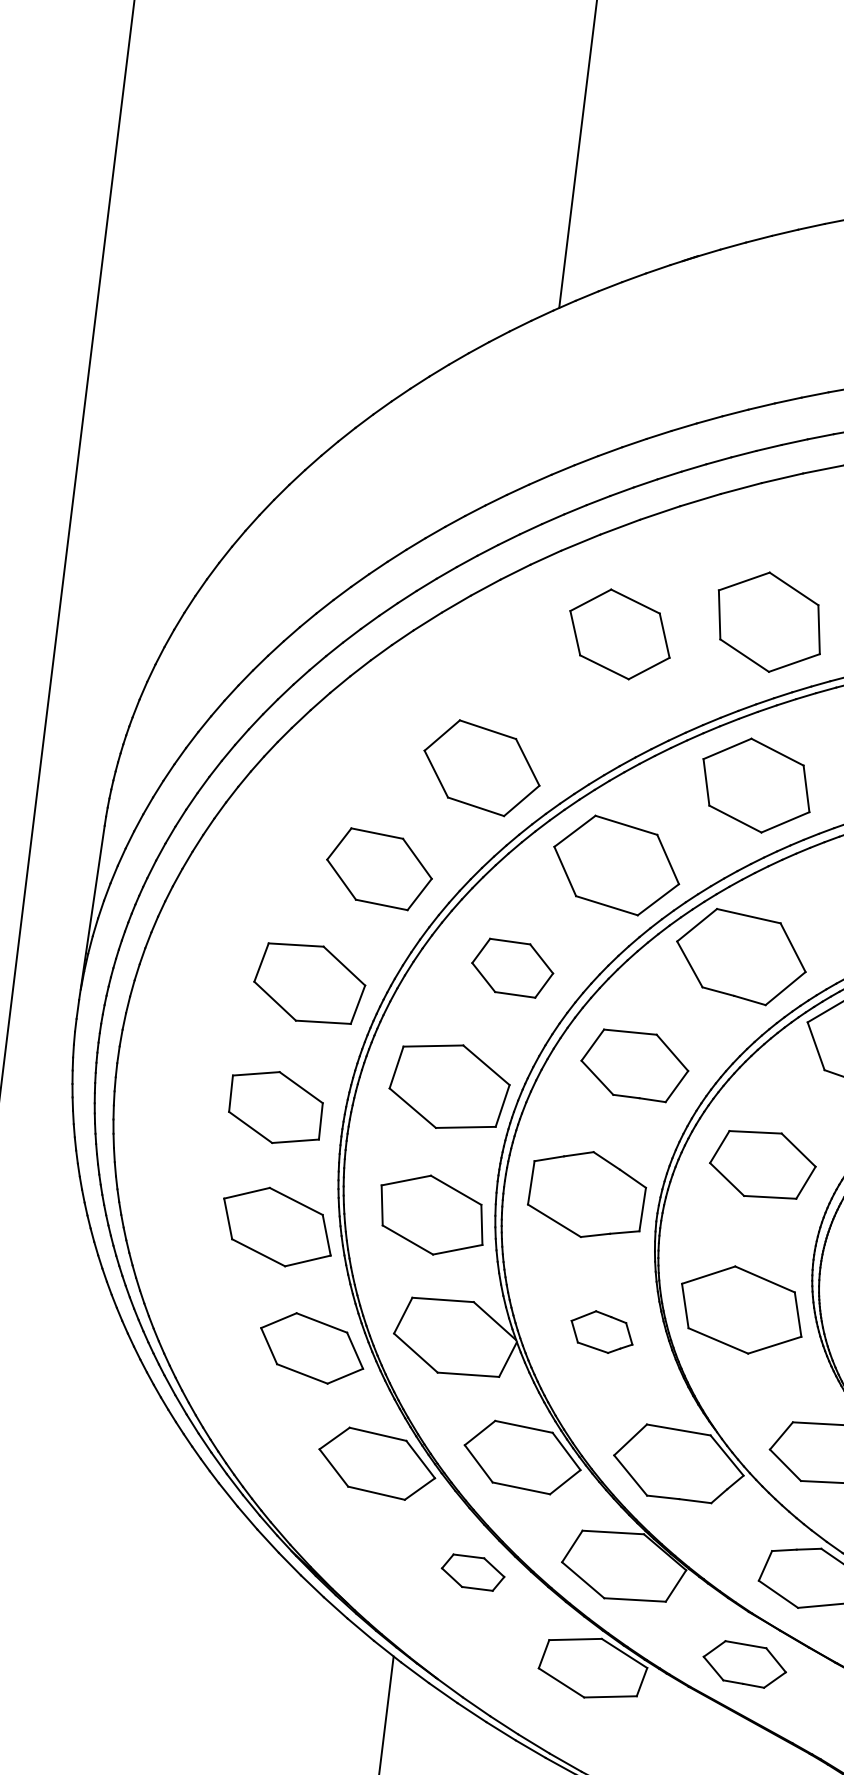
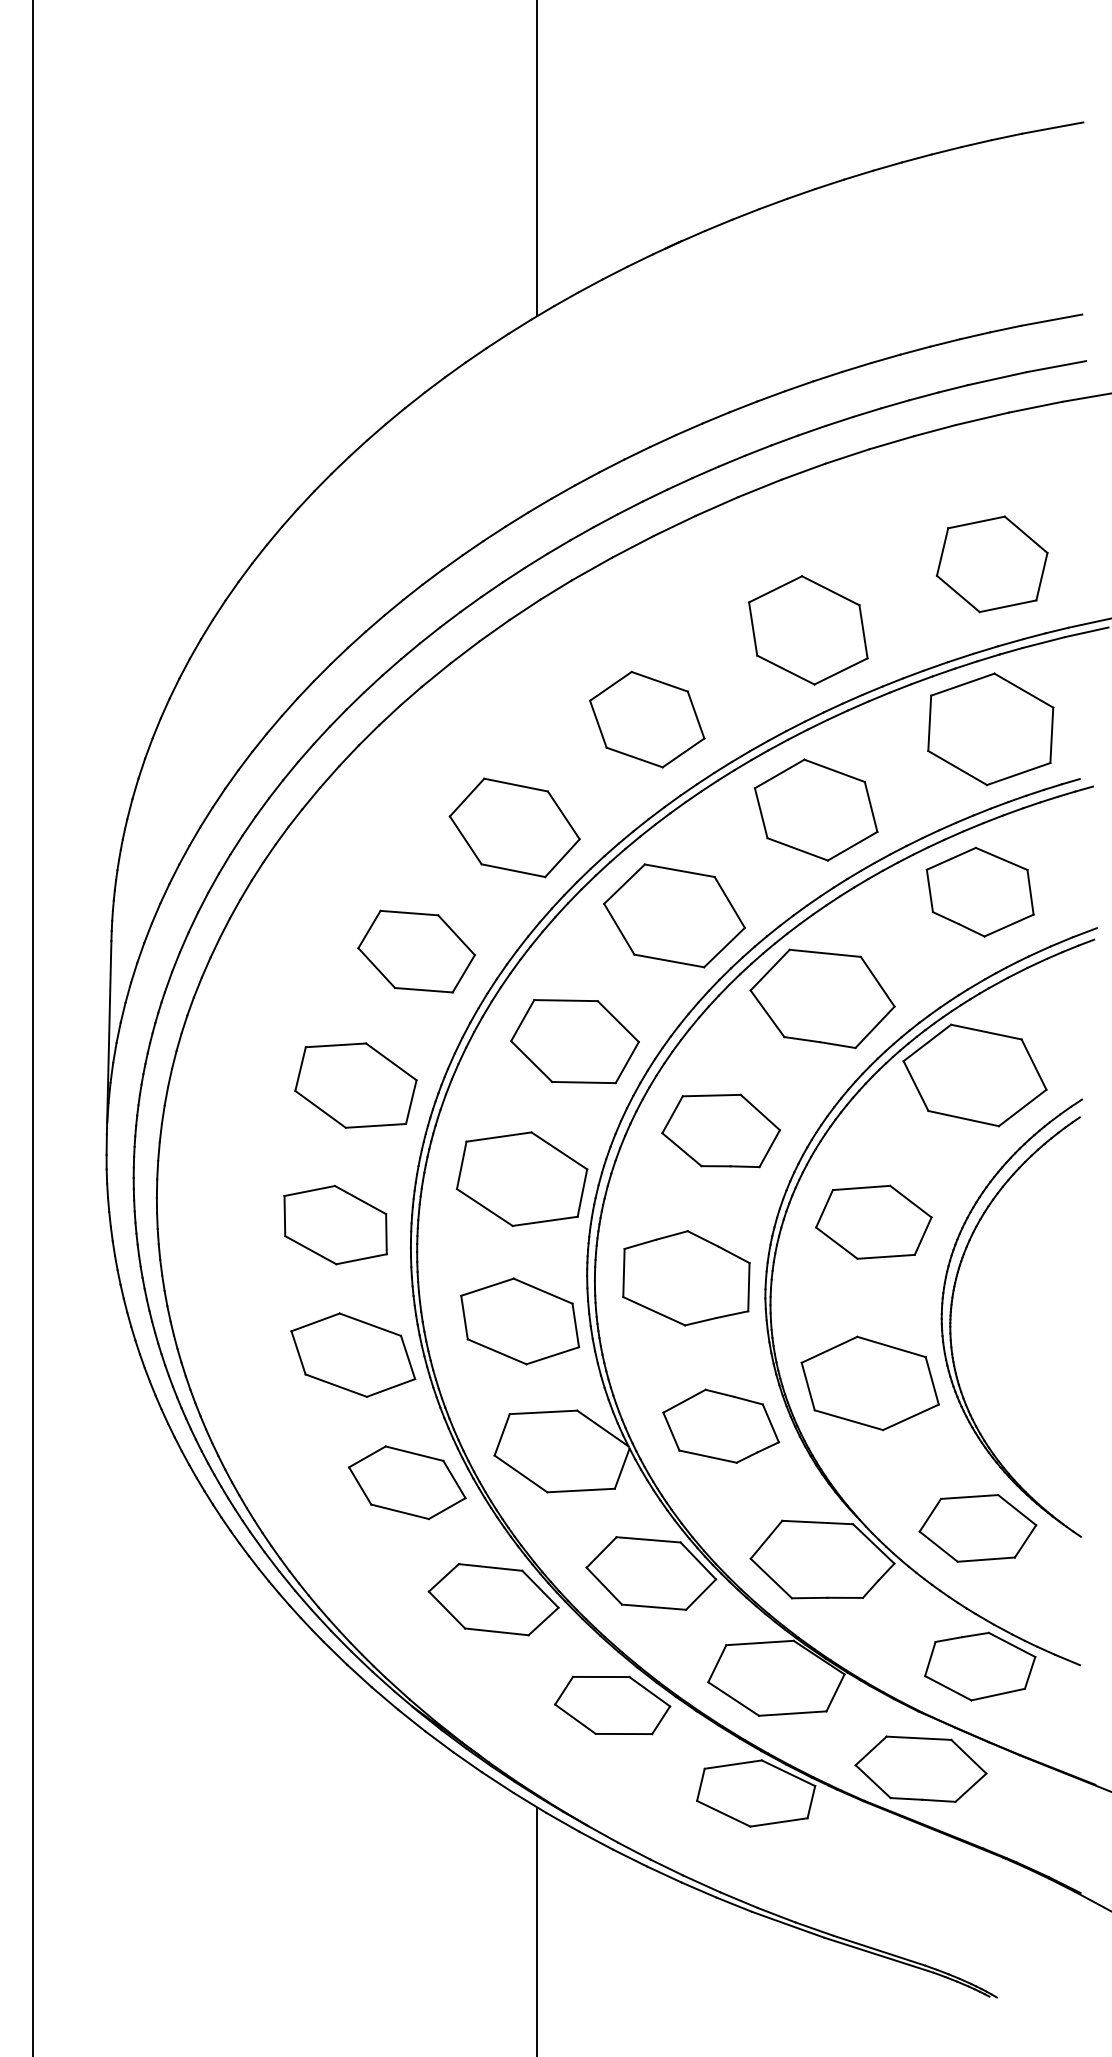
part: (620, 634) -> (647, 719), moved
part: (512, 968) -> (574, 1041), size x1.43
part: (601, 1331) -> (720, 1425), size x1.67
part: (472, 1572) -> (612, 1705), size x1.67
part: (744, 1663) -> (920, 1768), size x1.43

